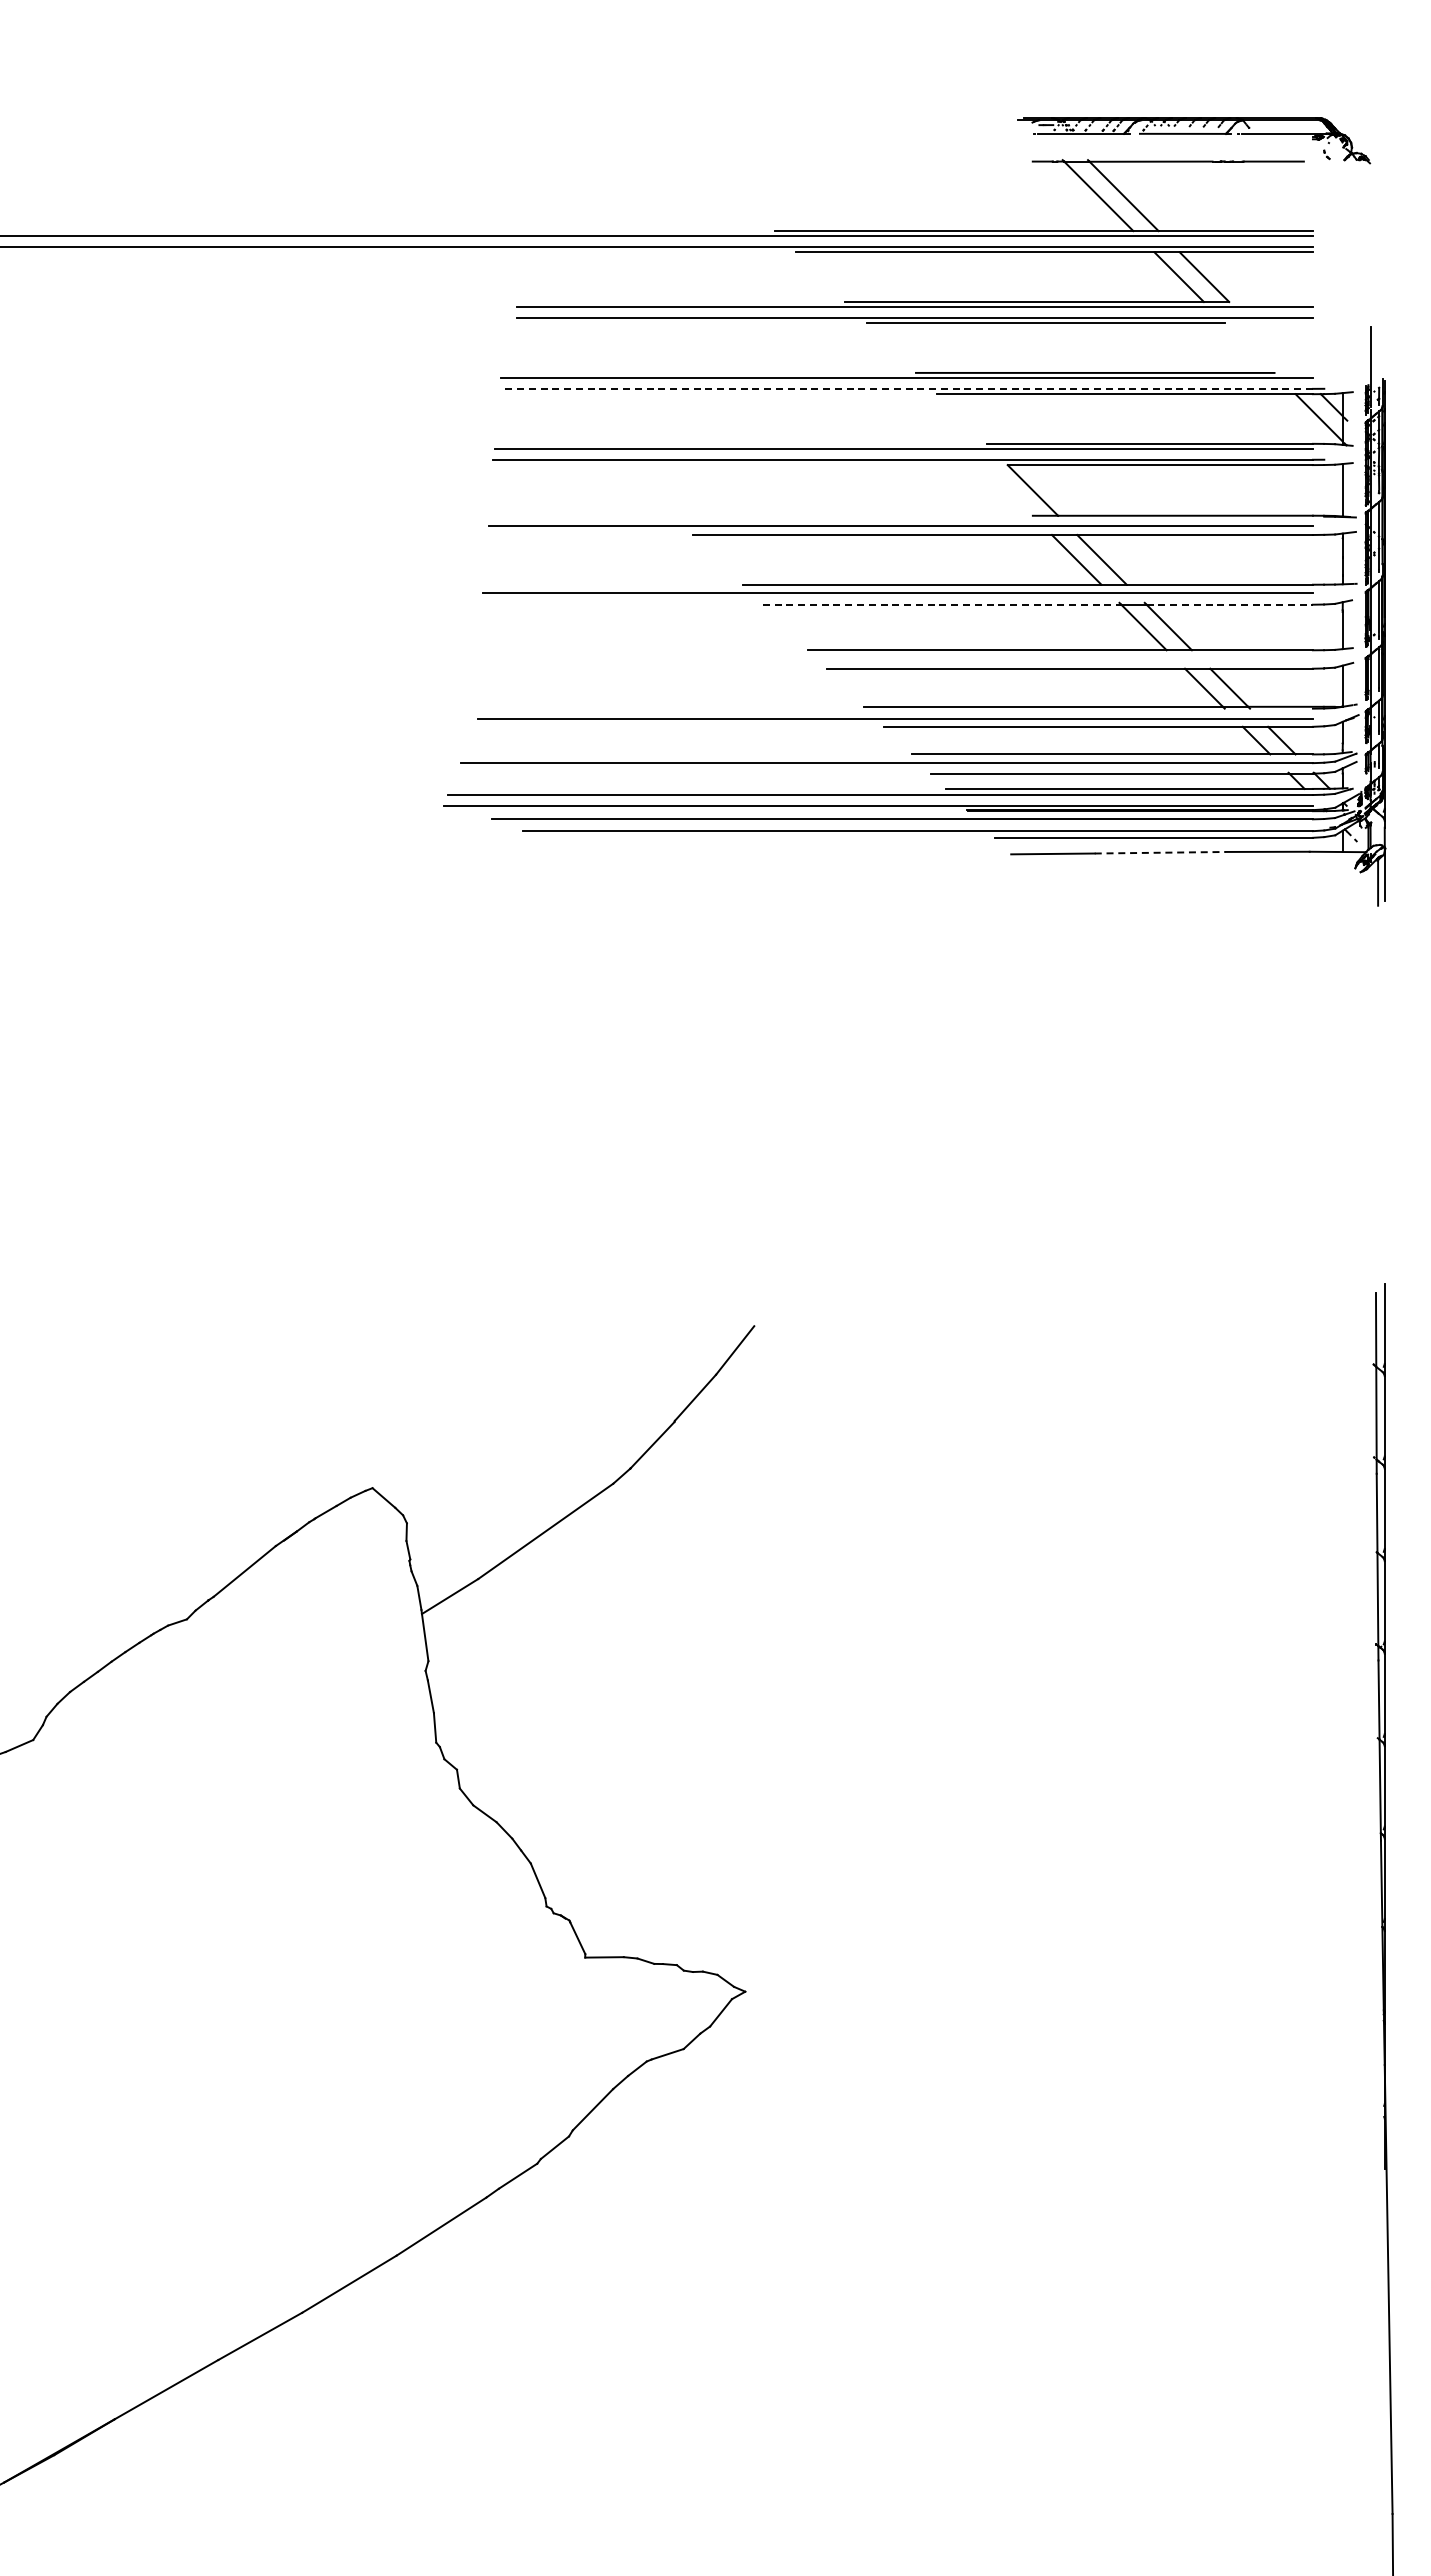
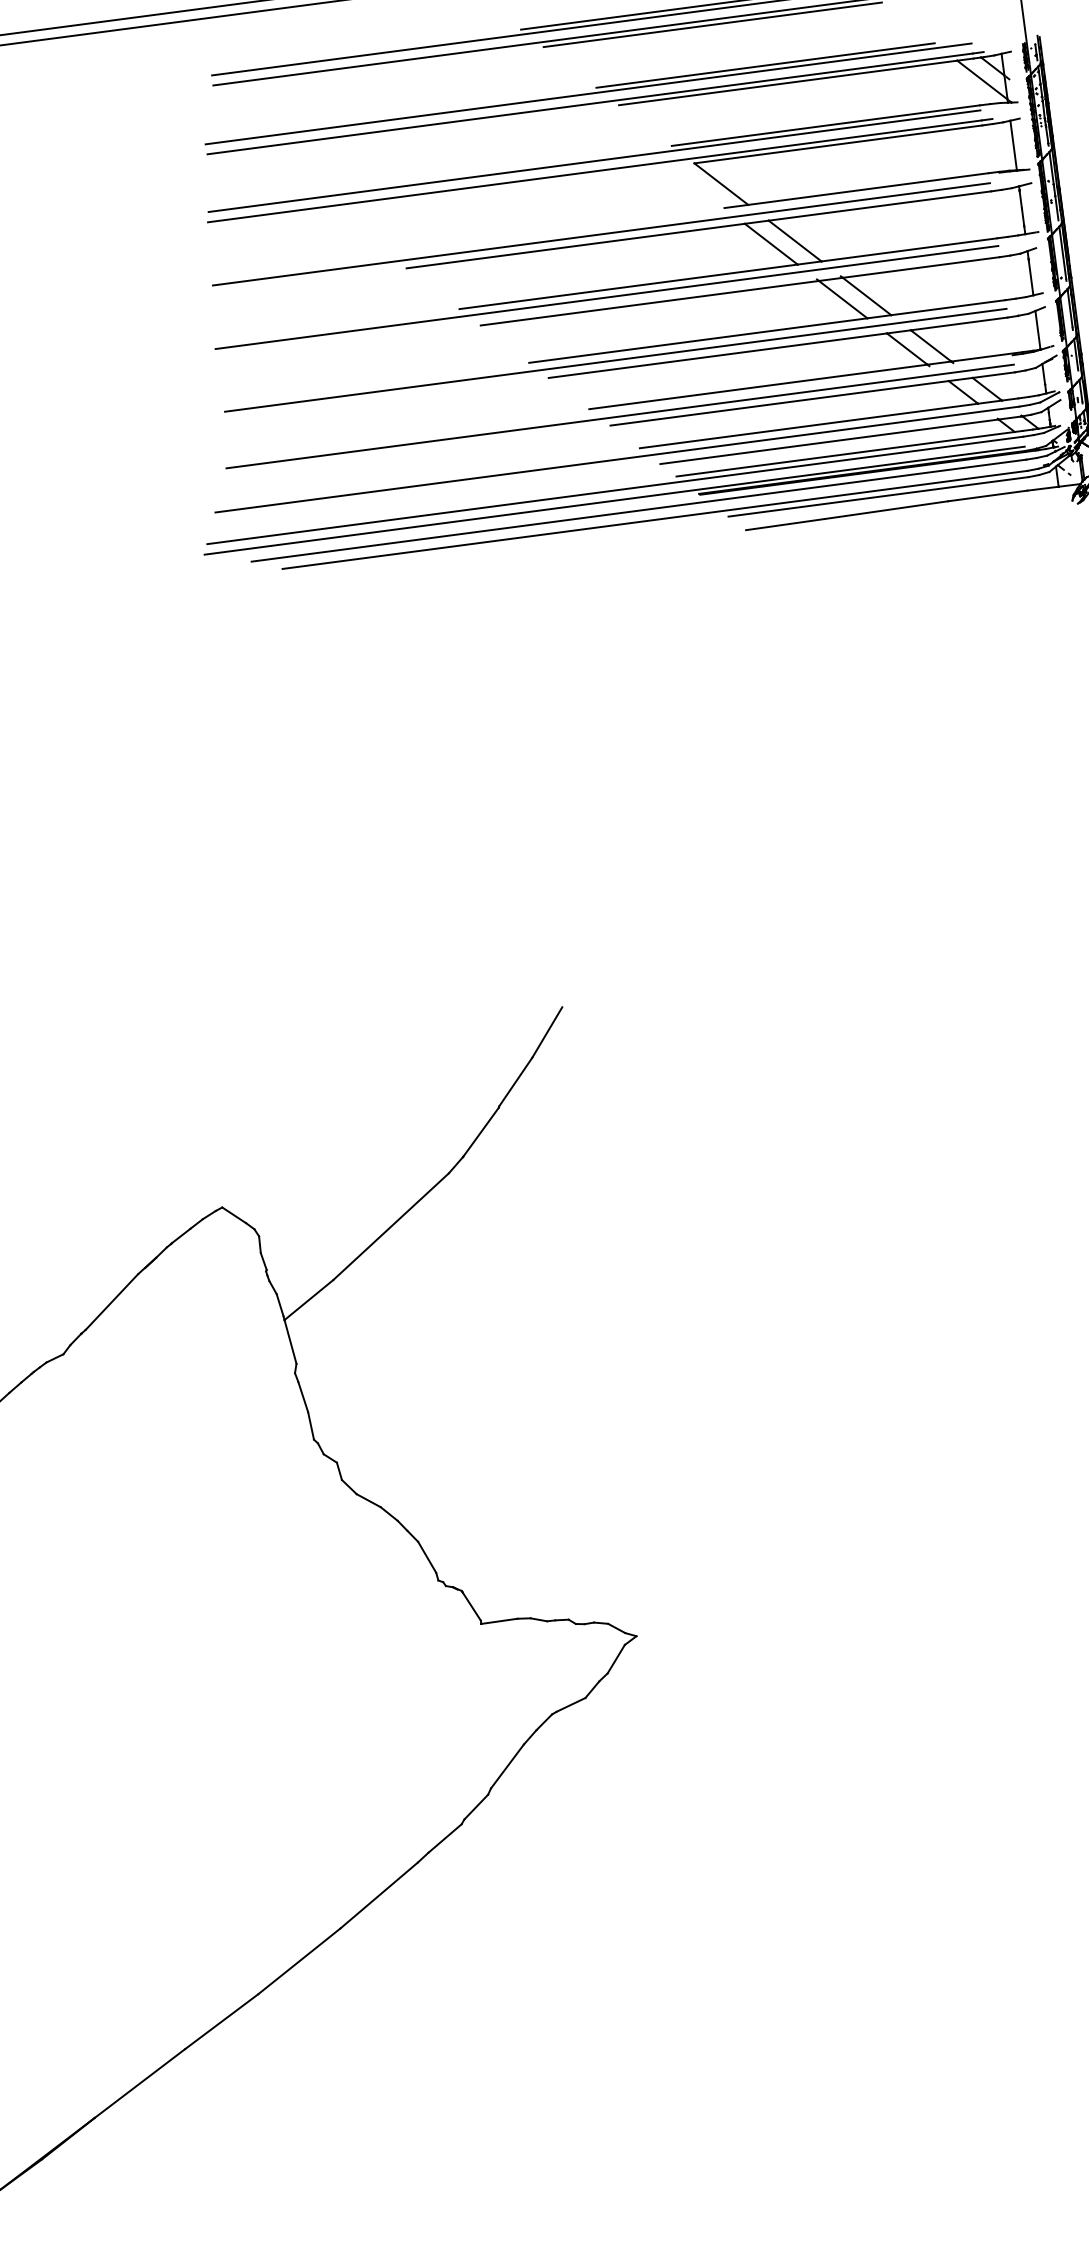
line: (907, 388) -> (590, 103), dashed -> solid
line: (942, 604) -> (650, 302), dashed -> solid
line: (1230, 604) -> (921, 267), dashed -> solid
line: (898, 659) -> (615, 360), added
line: (1160, 852) -> (886, 509), dashed -> solid

